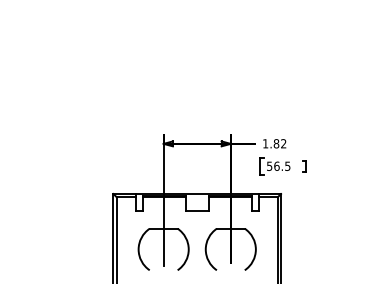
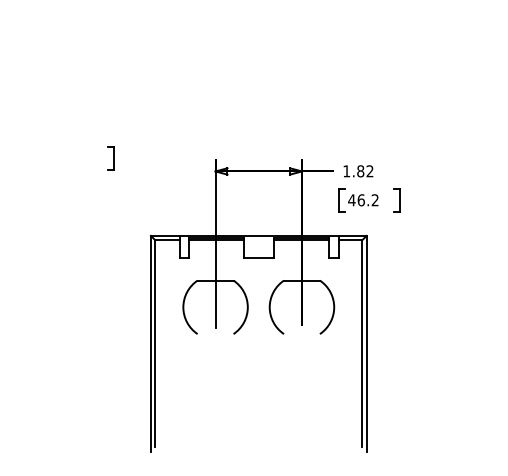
part: (82, 133) -> (110, 158), added
text: (278, 166) -> (363, 200), 56.5 -> 46.2
part: (304, 166) -> (396, 200), size x1.67

